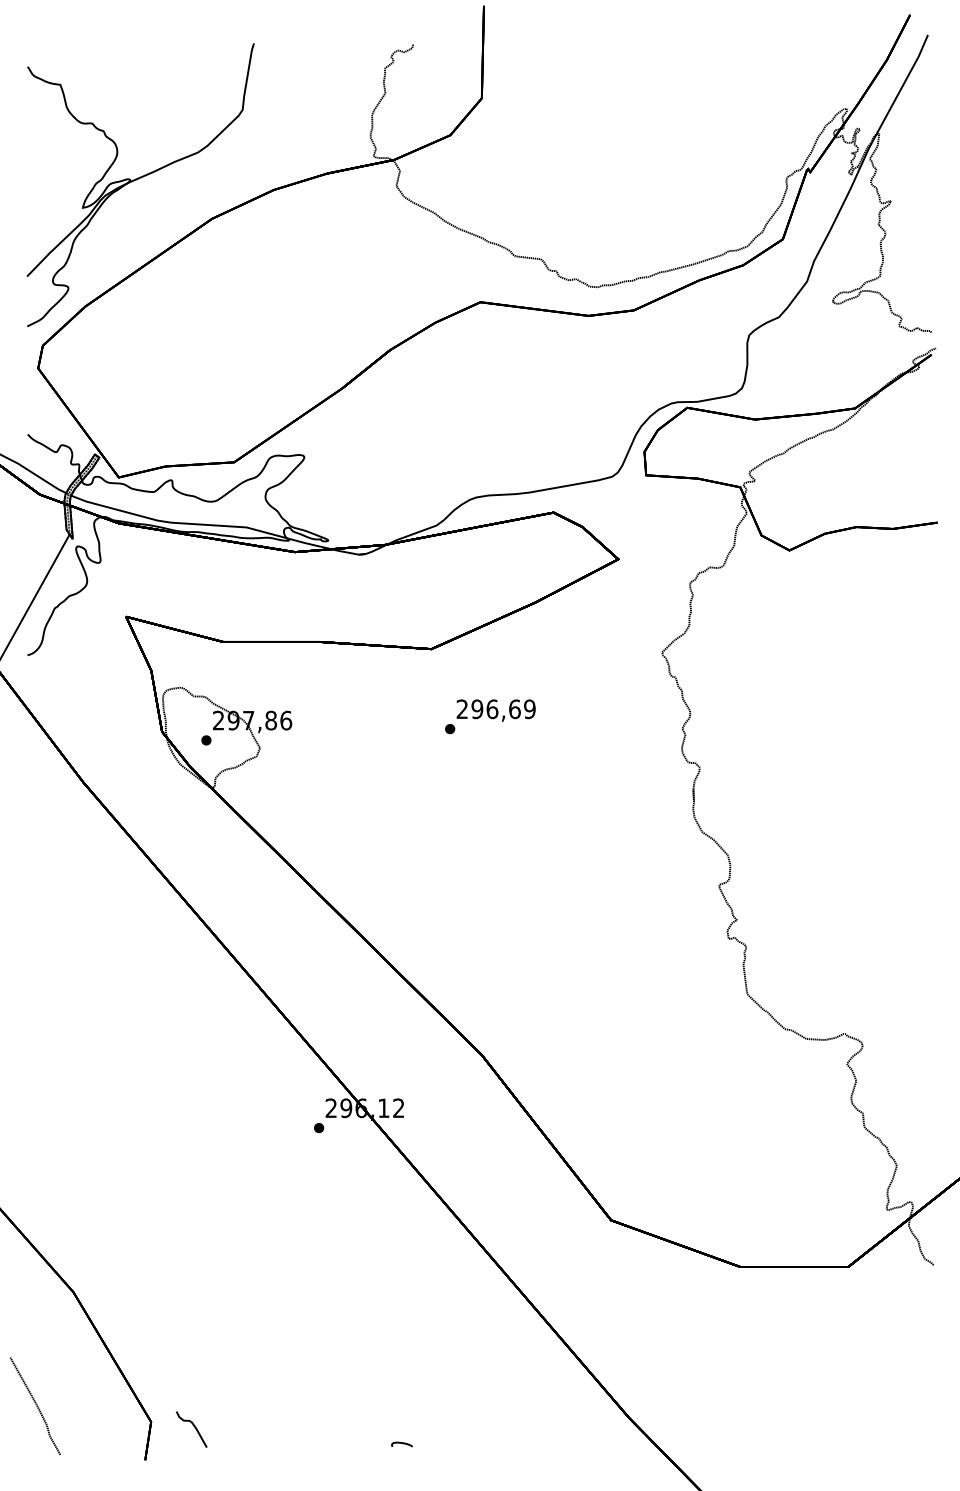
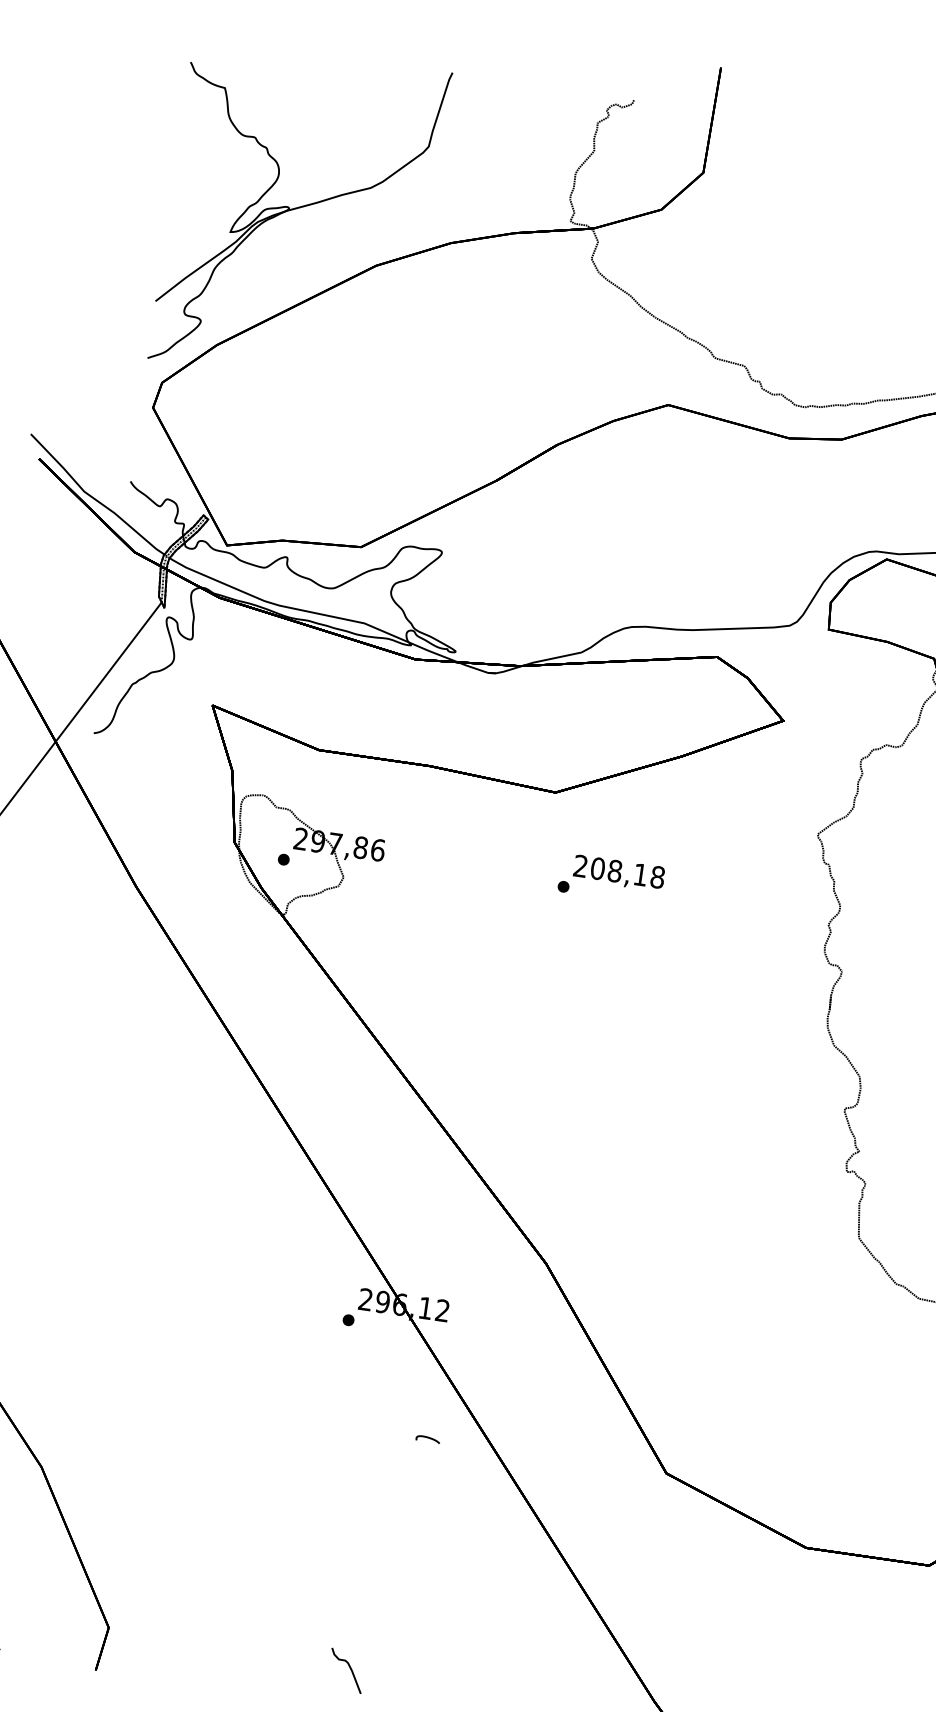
text: (503, 709) -> (627, 873), 296,69 -> 208,18
curve: (193, 1426) -> (349, 1667), moved
part: (401, 1444) -> (427, 1439), moved

